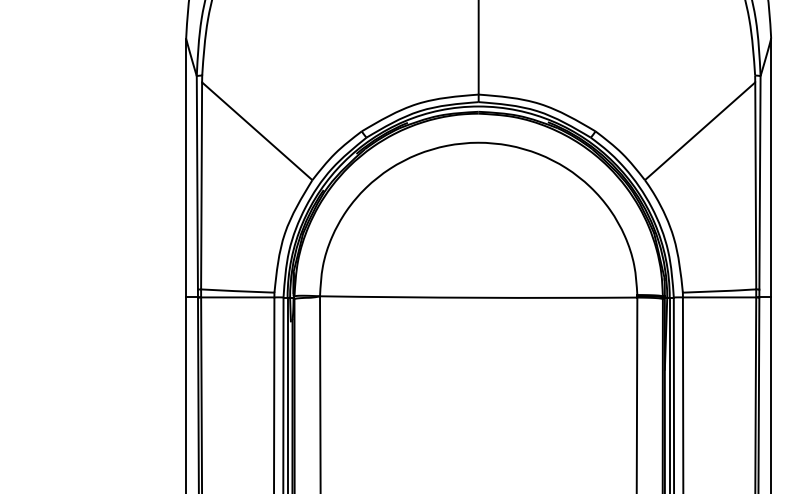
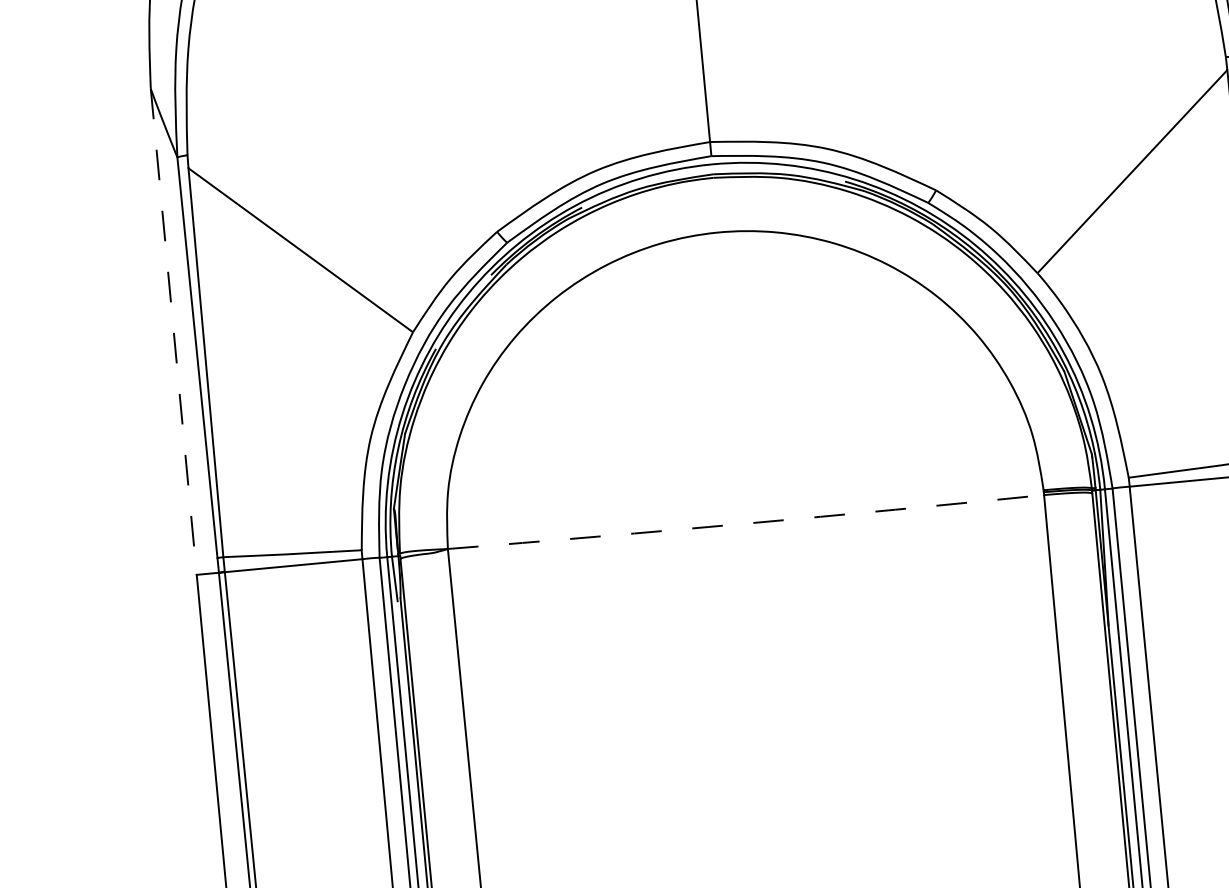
line: (186, 168) -> (174, 332), solid -> dashed
arc: (478, 297) -> (745, 523), solid -> dashed

